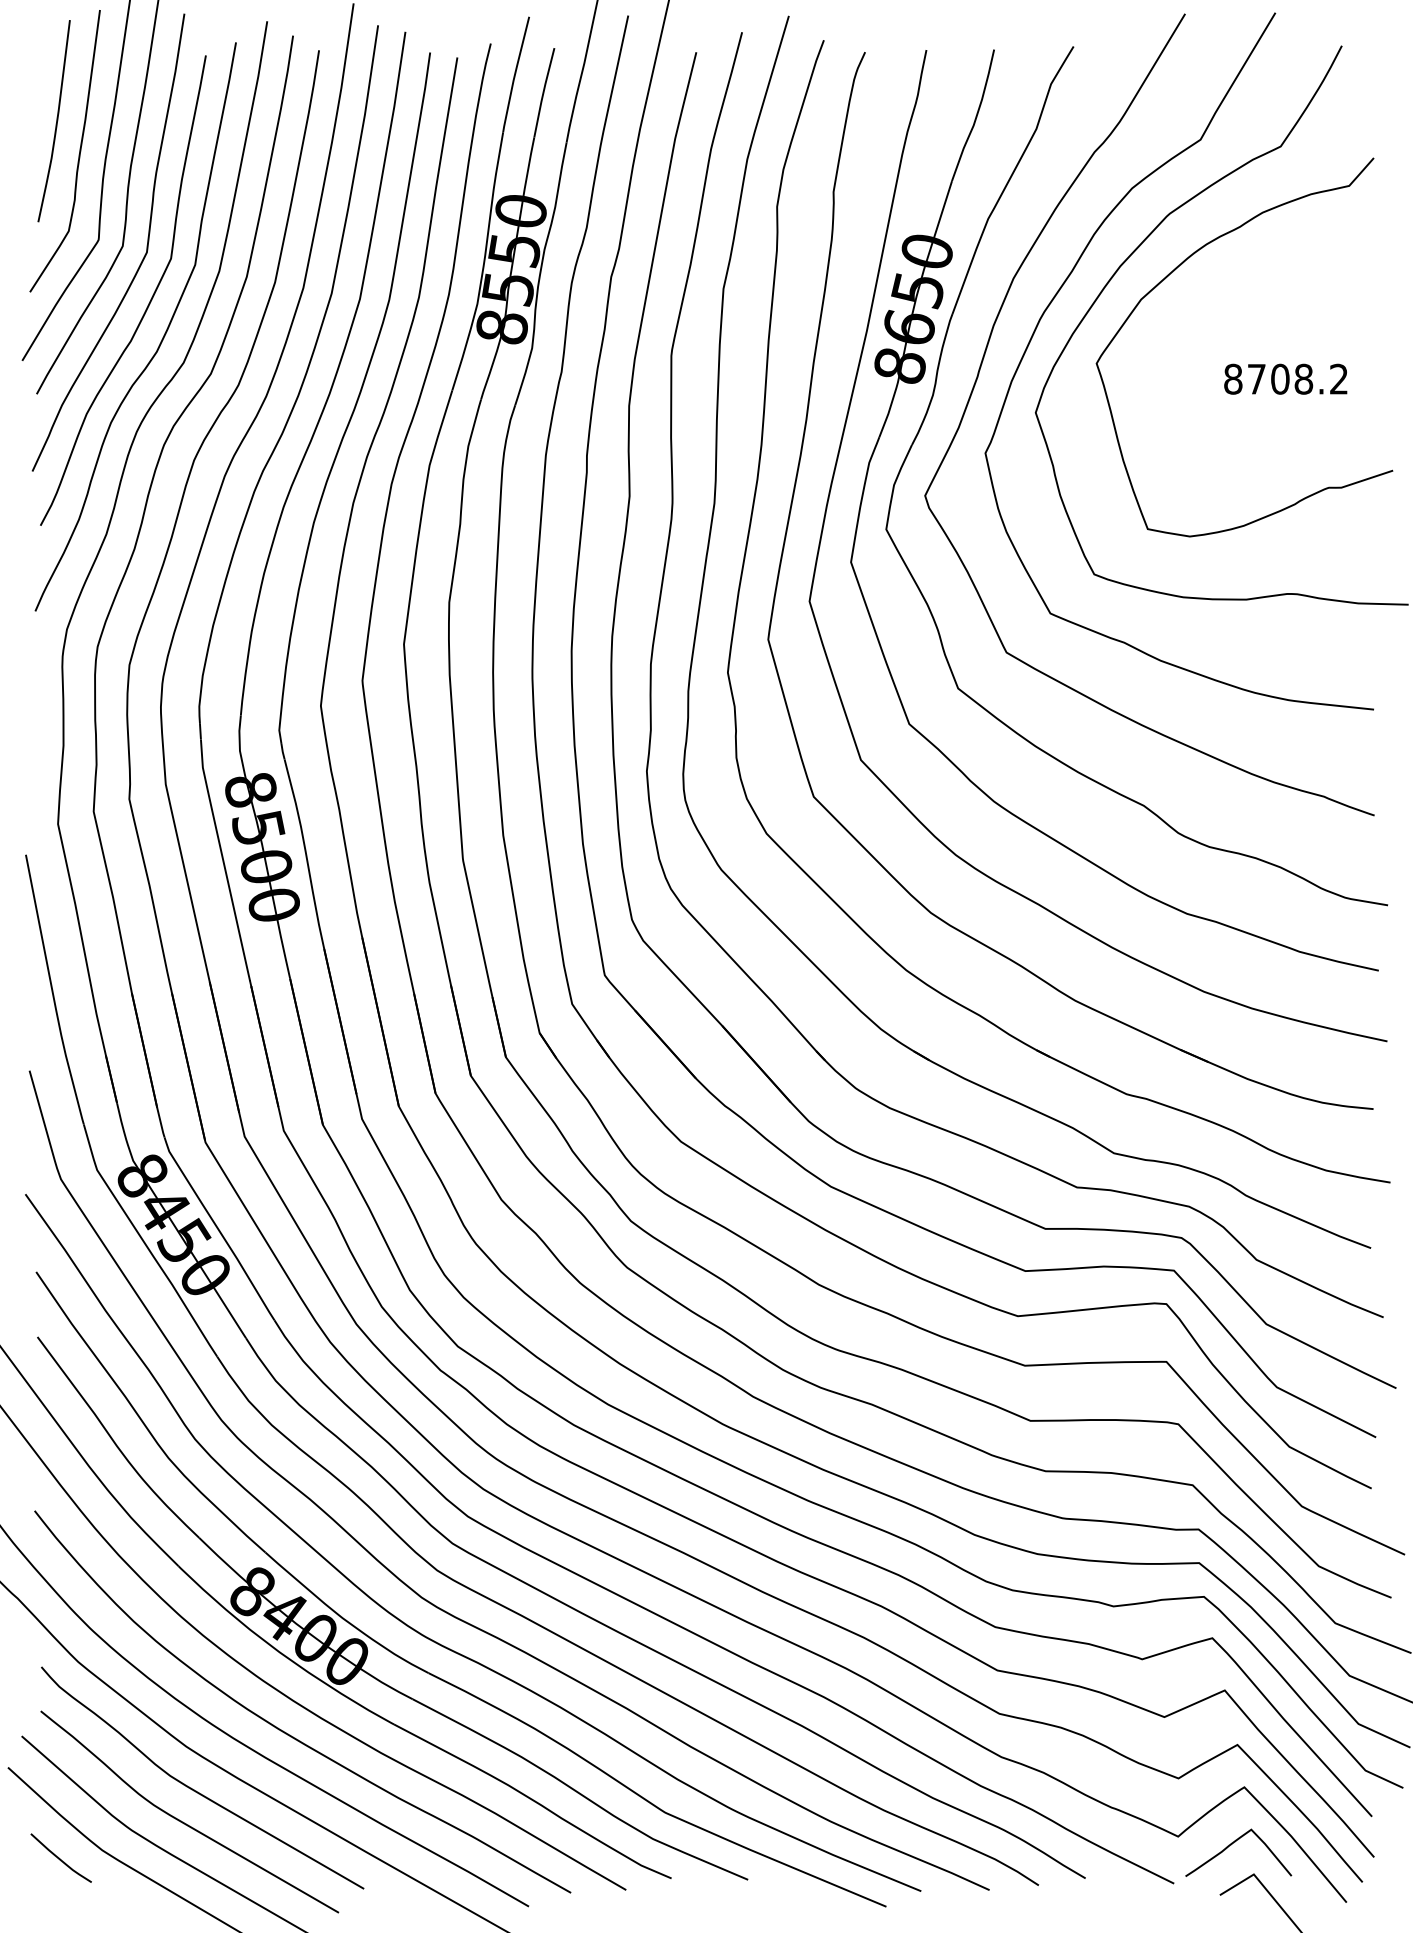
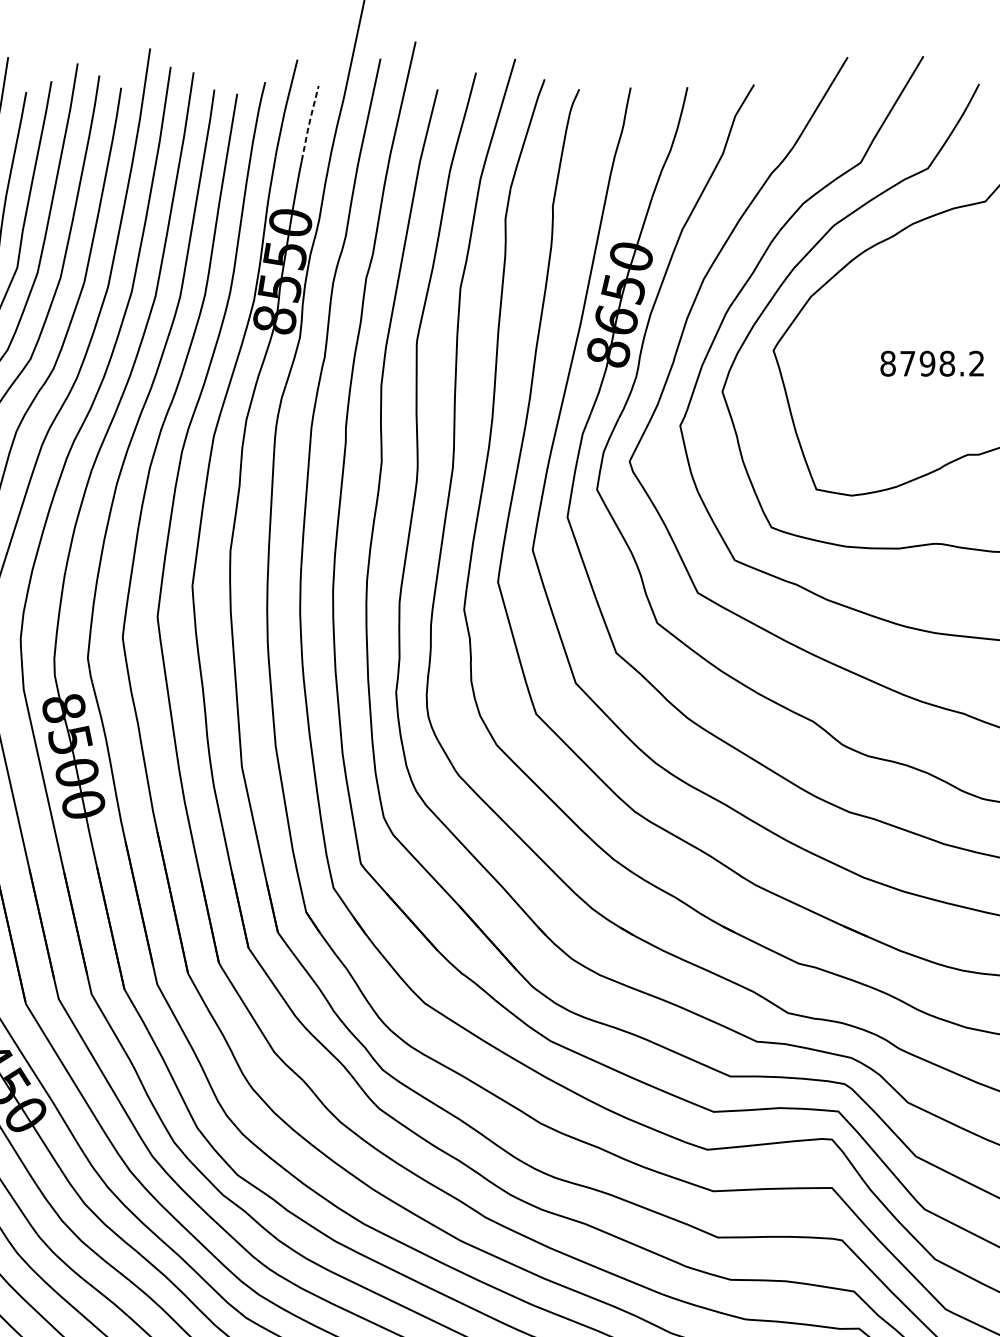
line: (543, 92) -> (309, 123), solid -> dashed
text: (1280, 379) -> (927, 363), 8708.2 -> 8798.2

